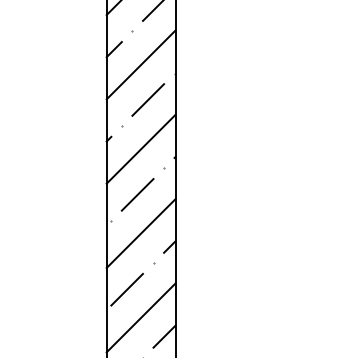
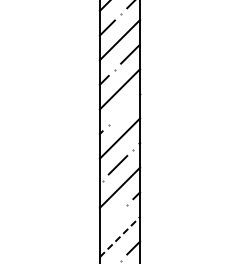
line: (147, 99) -> (123, 109), removed
line: (126, 289) -> (111, 220), removed
line: (141, 316) -> (120, 236), solid -> dashed

